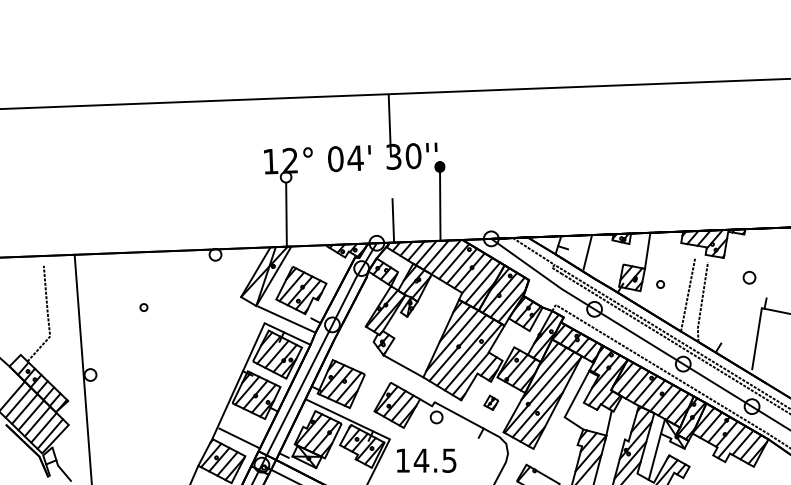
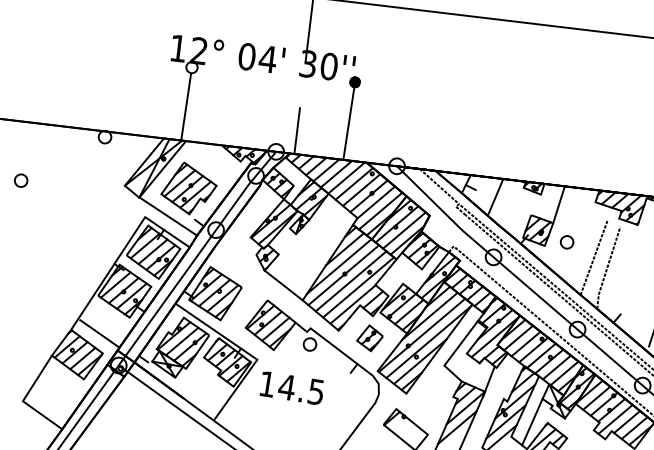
part: (660, 284) -> (566, 242), size x1.67
part: (143, 307) -> (20, 180), size x1.67
part: (490, 402) -> (368, 337), size x1.67

